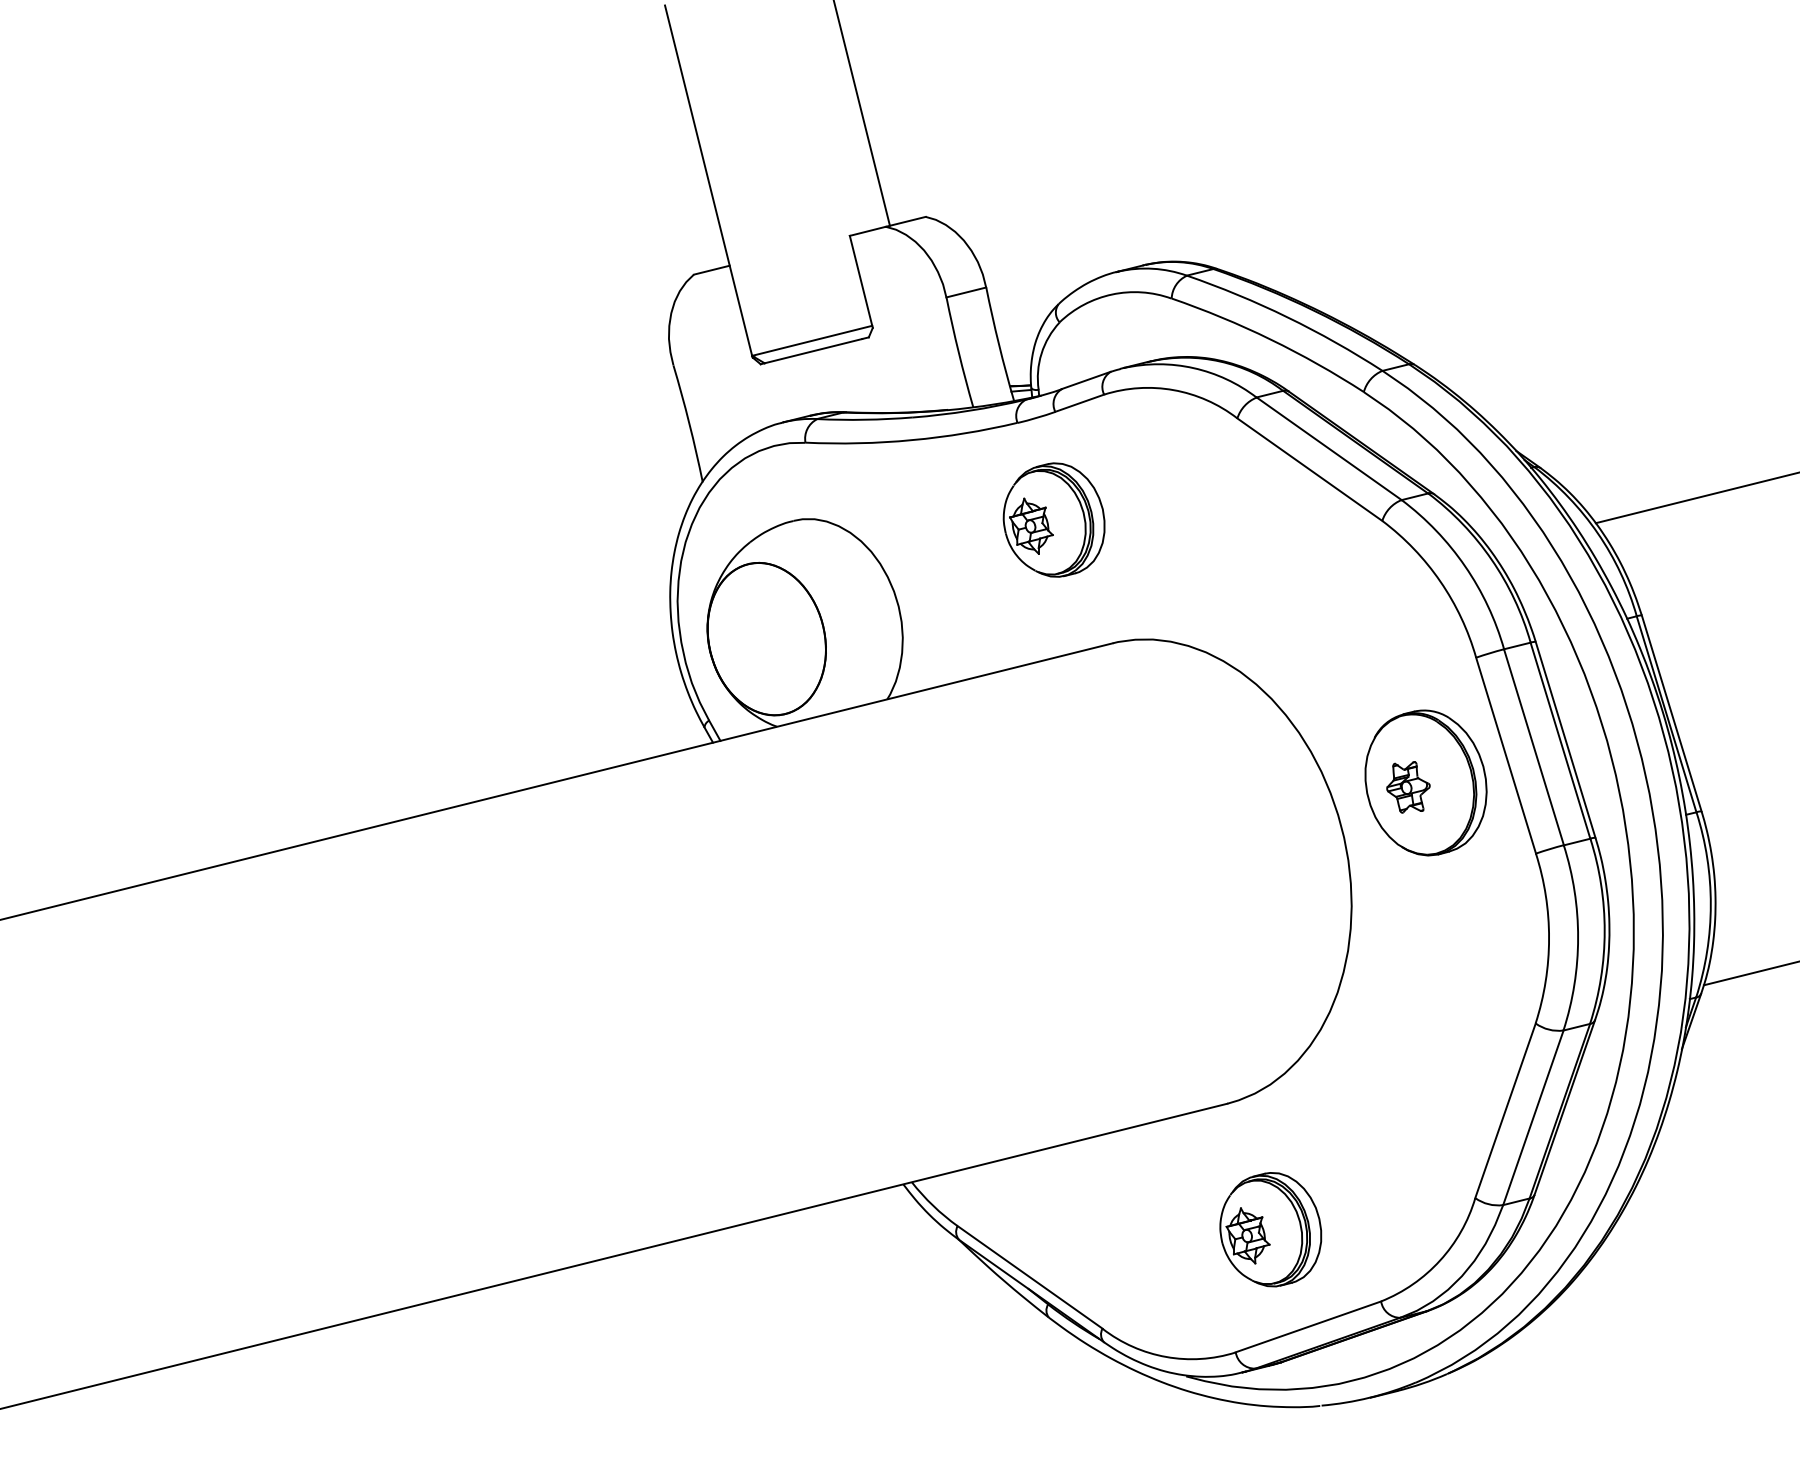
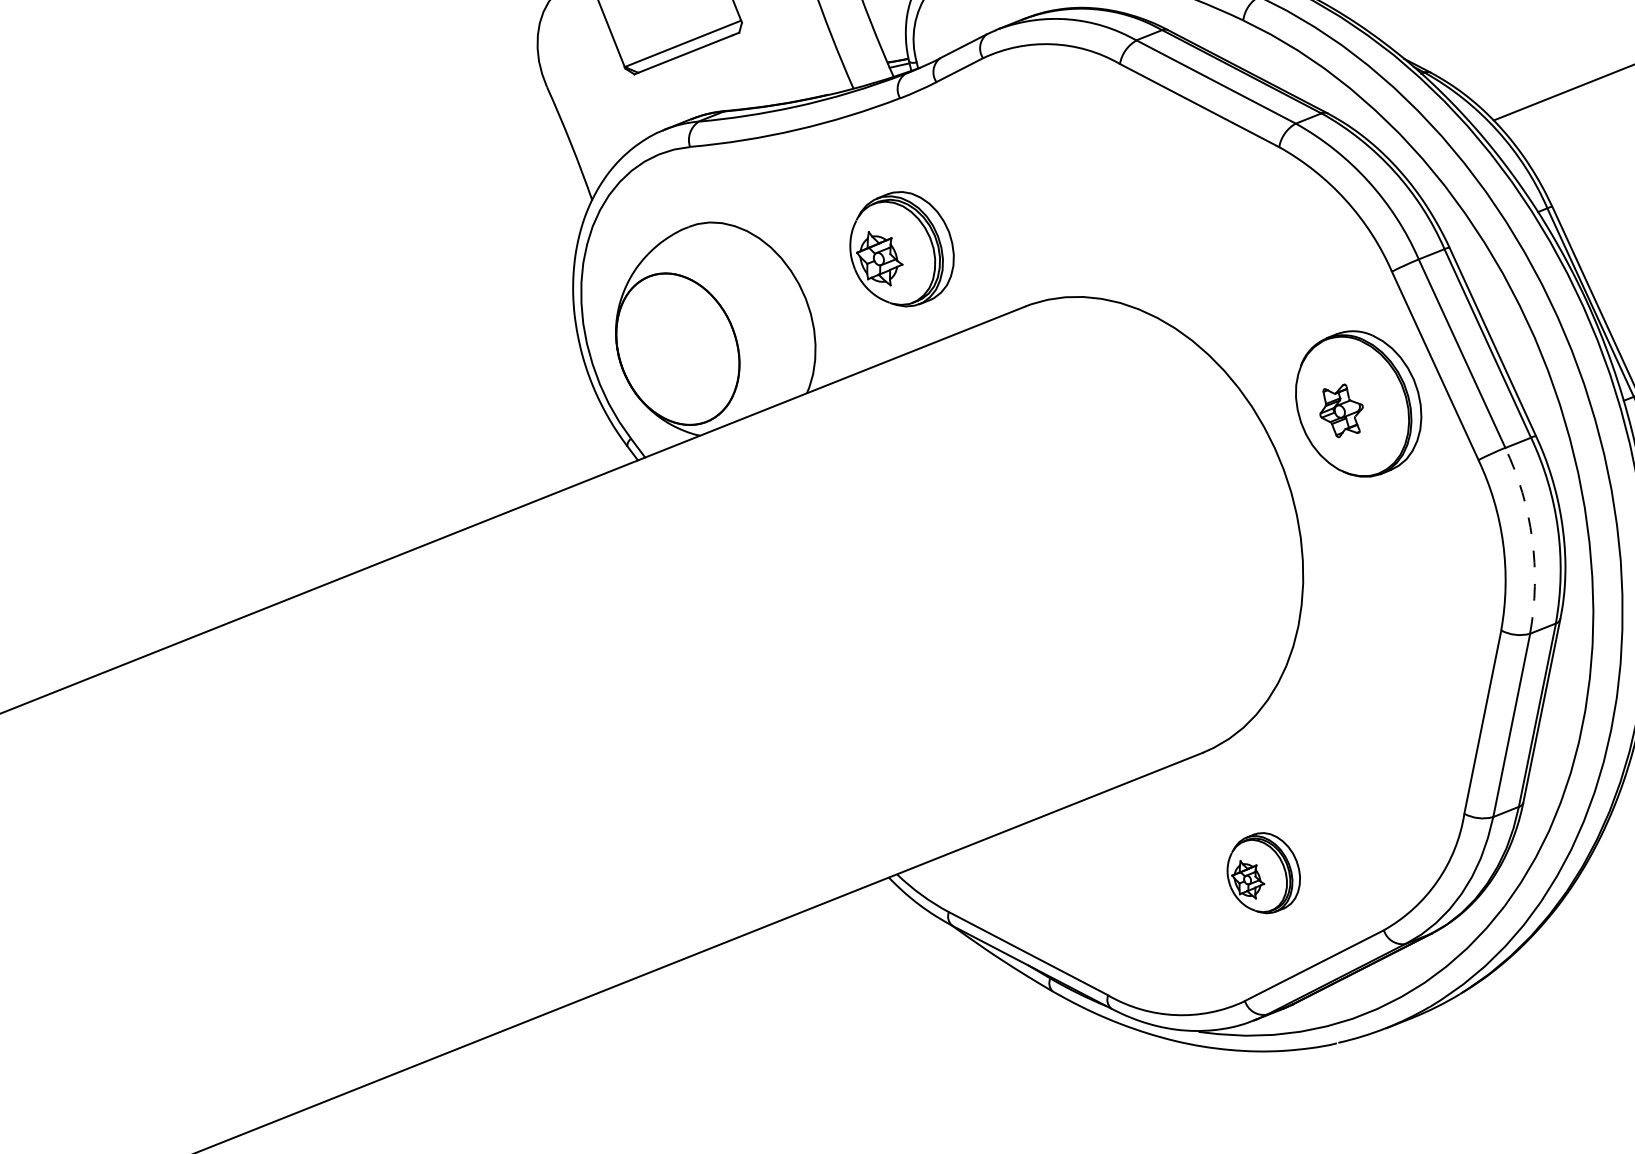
part: (1053, 519) -> (900, 248), moved
arc: (1578, 937) -> (1532, 538), solid -> dashed
part: (1270, 1229) -> (1263, 873), size x0.7

